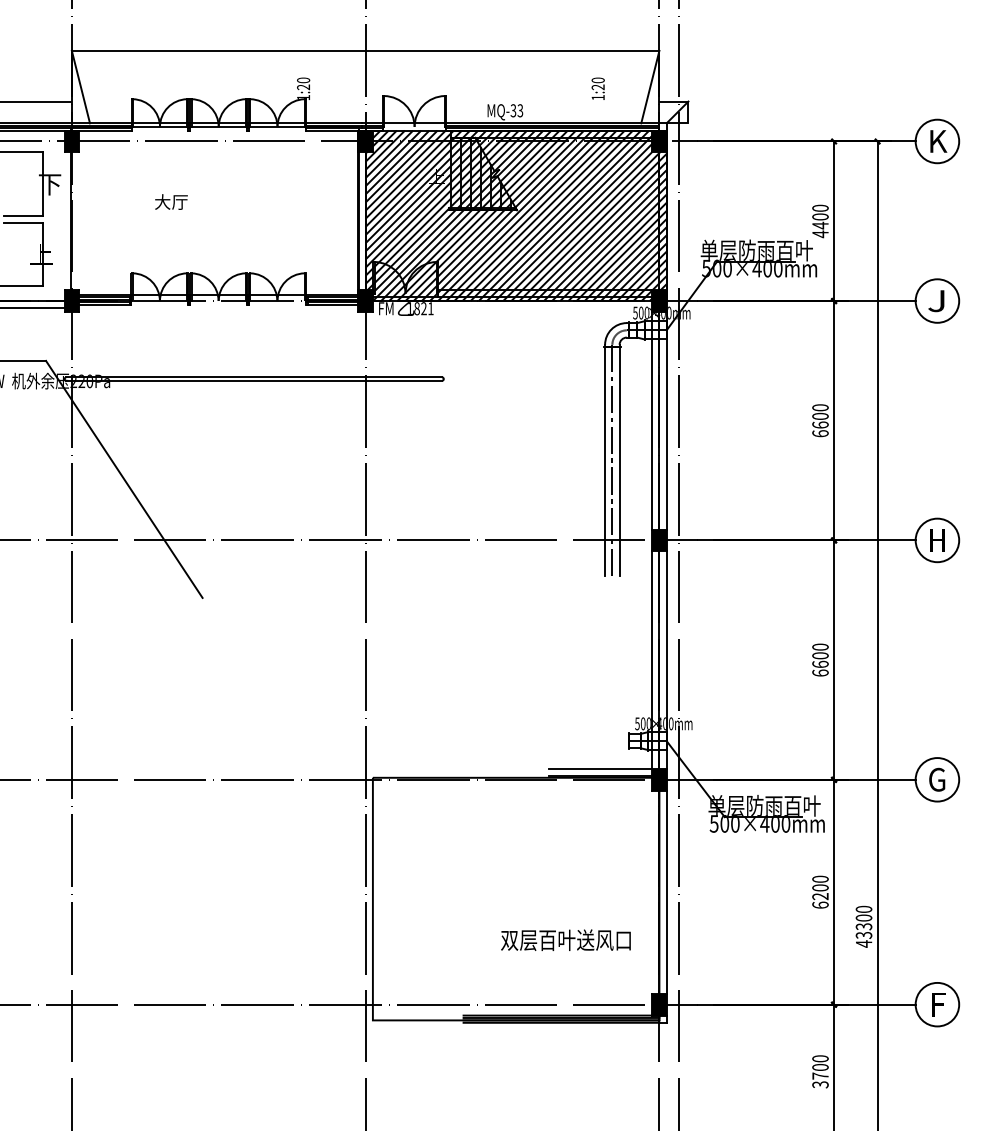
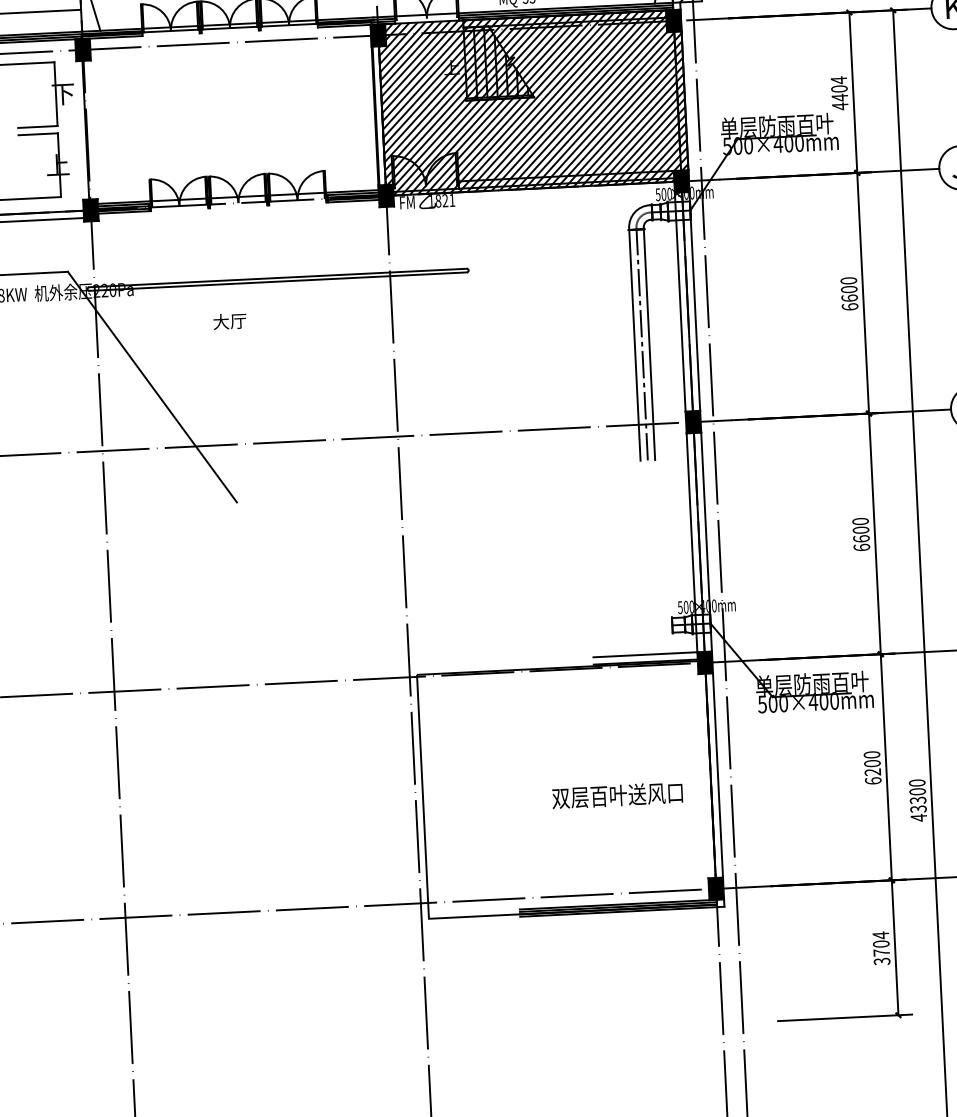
text: (171, 201) -> (229, 320), moved
text: (820, 208) -> (839, 80), 4400 -> 4404
text: (565, 939) -> (616, 794), moved
text: (820, 1058) -> (880, 935), 3700 -> 3704

